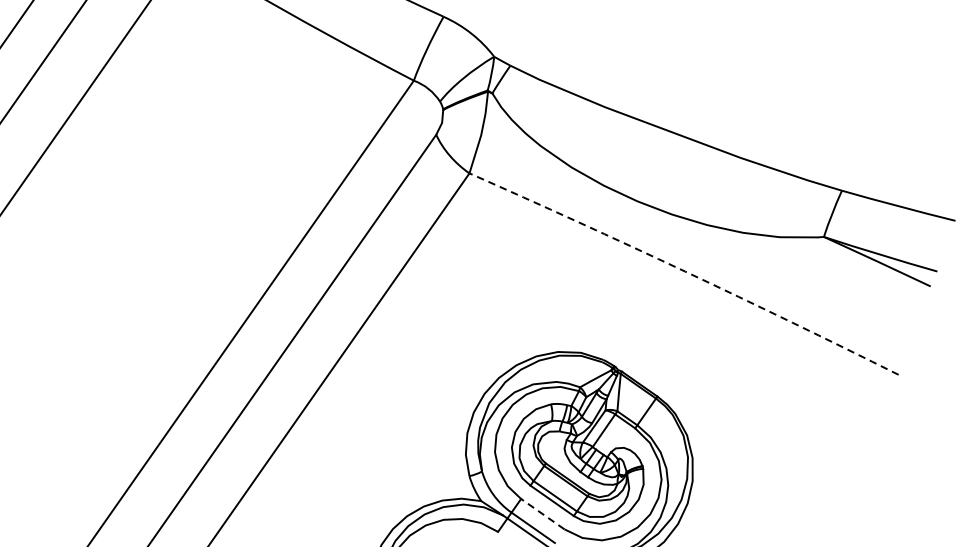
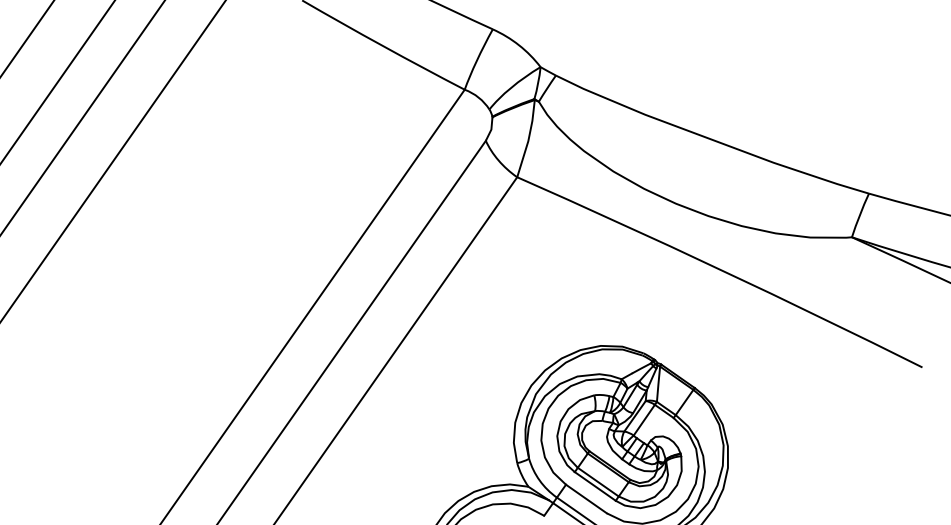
arc: (684, 271) -> (720, 269), dashed -> solid
line: (542, 514) -> (586, 499), dashed -> solid

